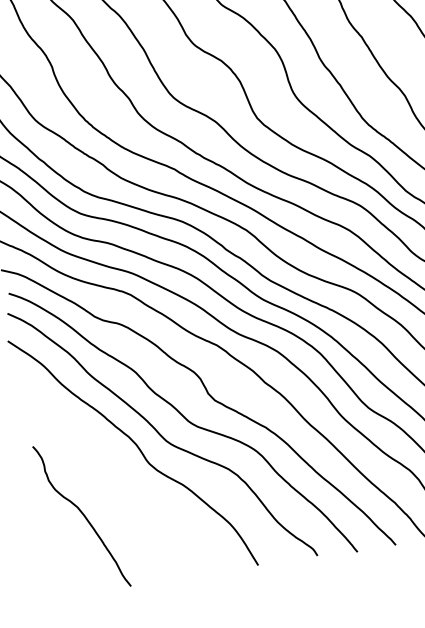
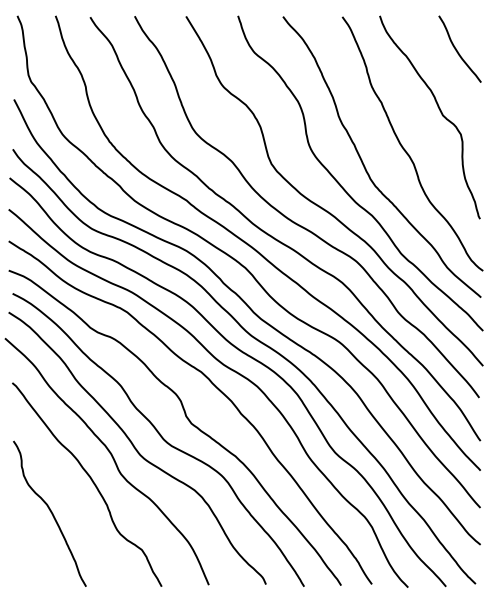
curve: (120, 476) -> (91, 481), added

